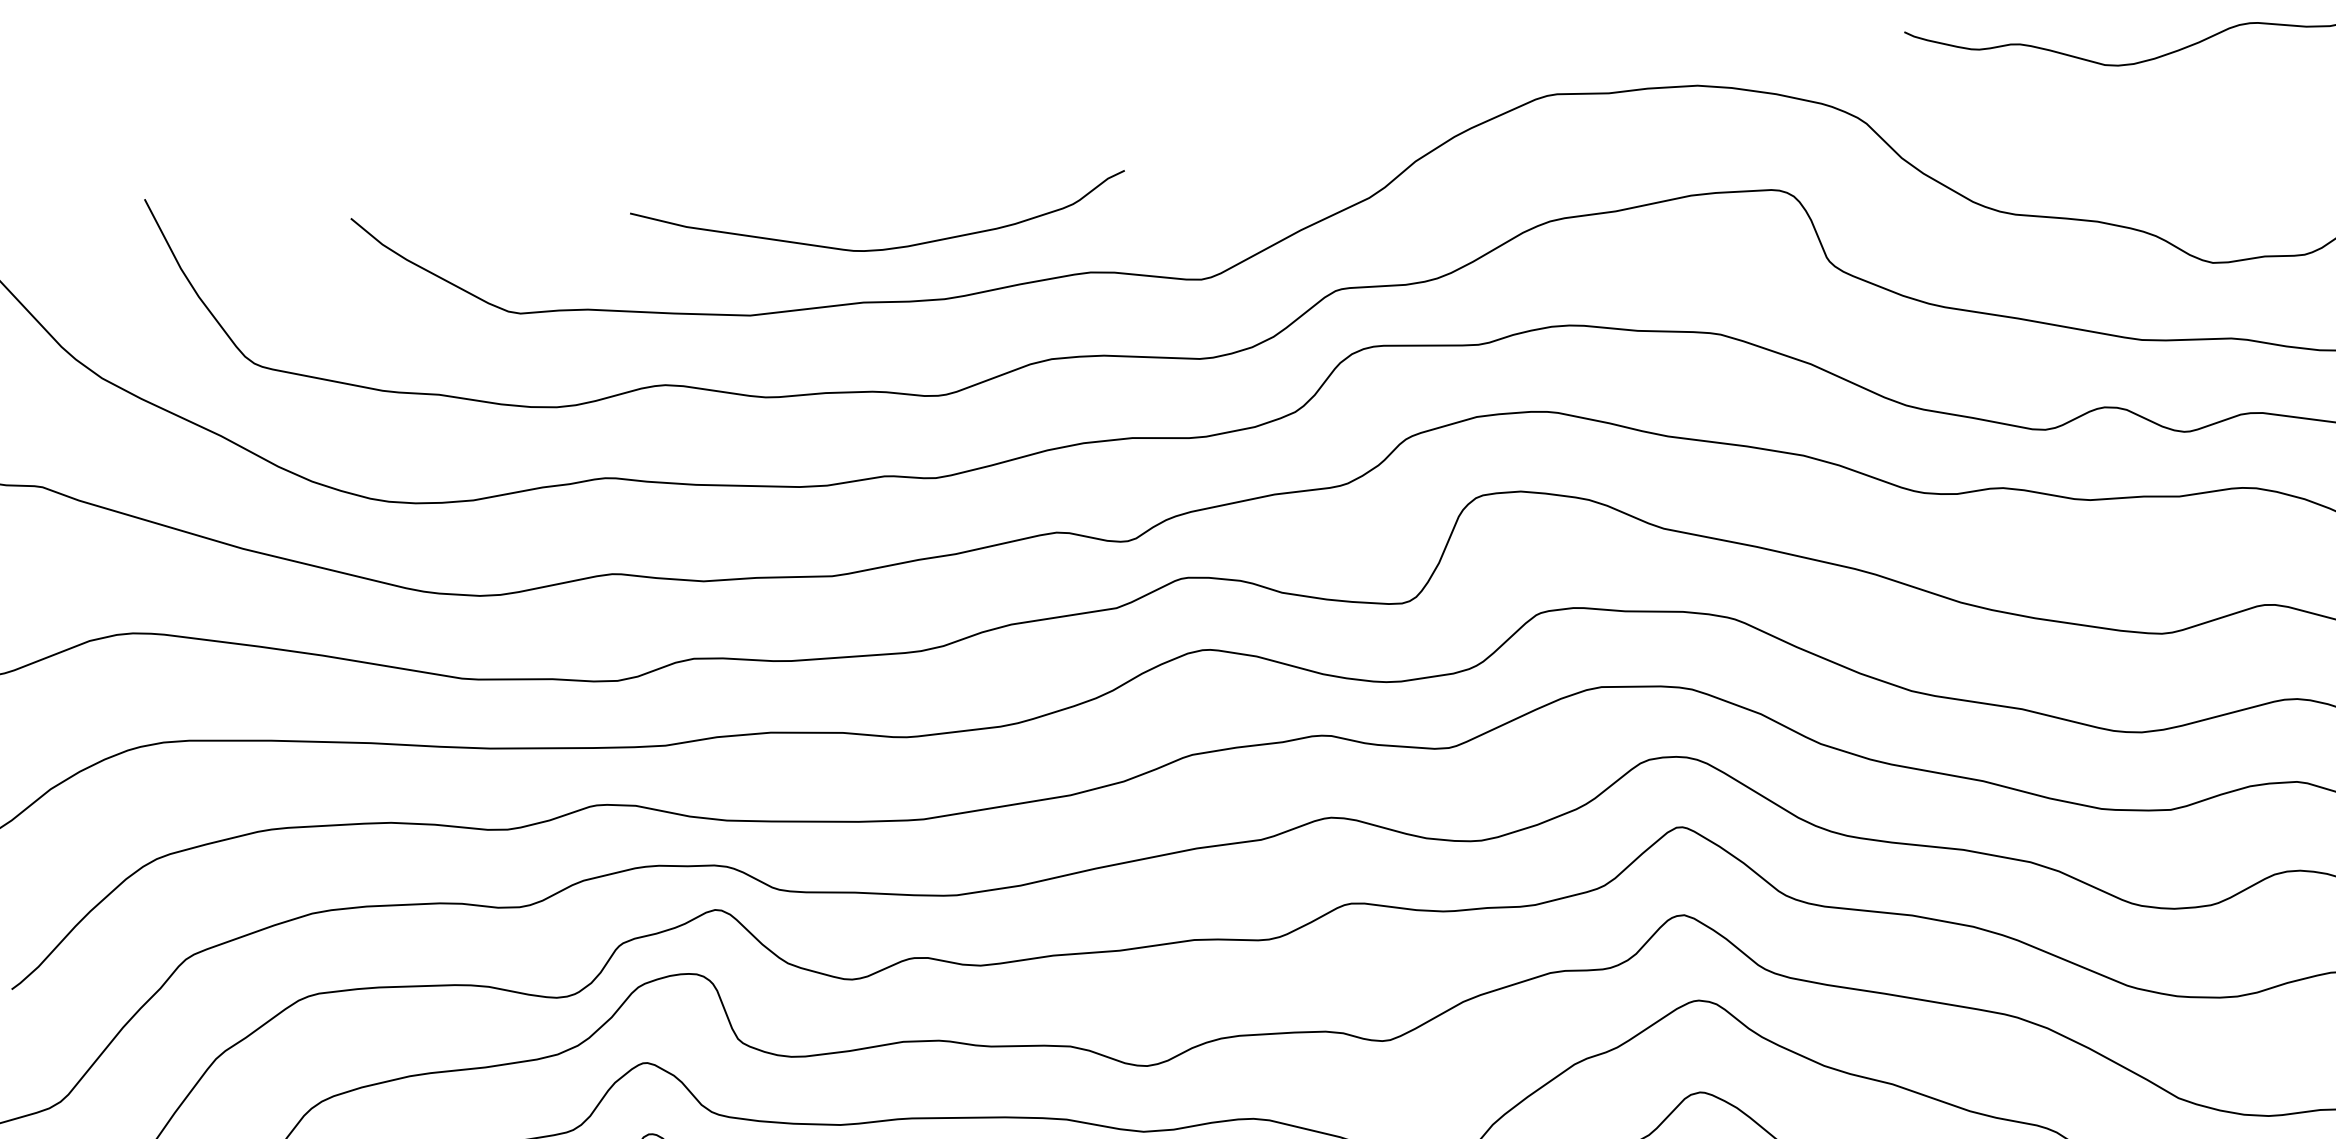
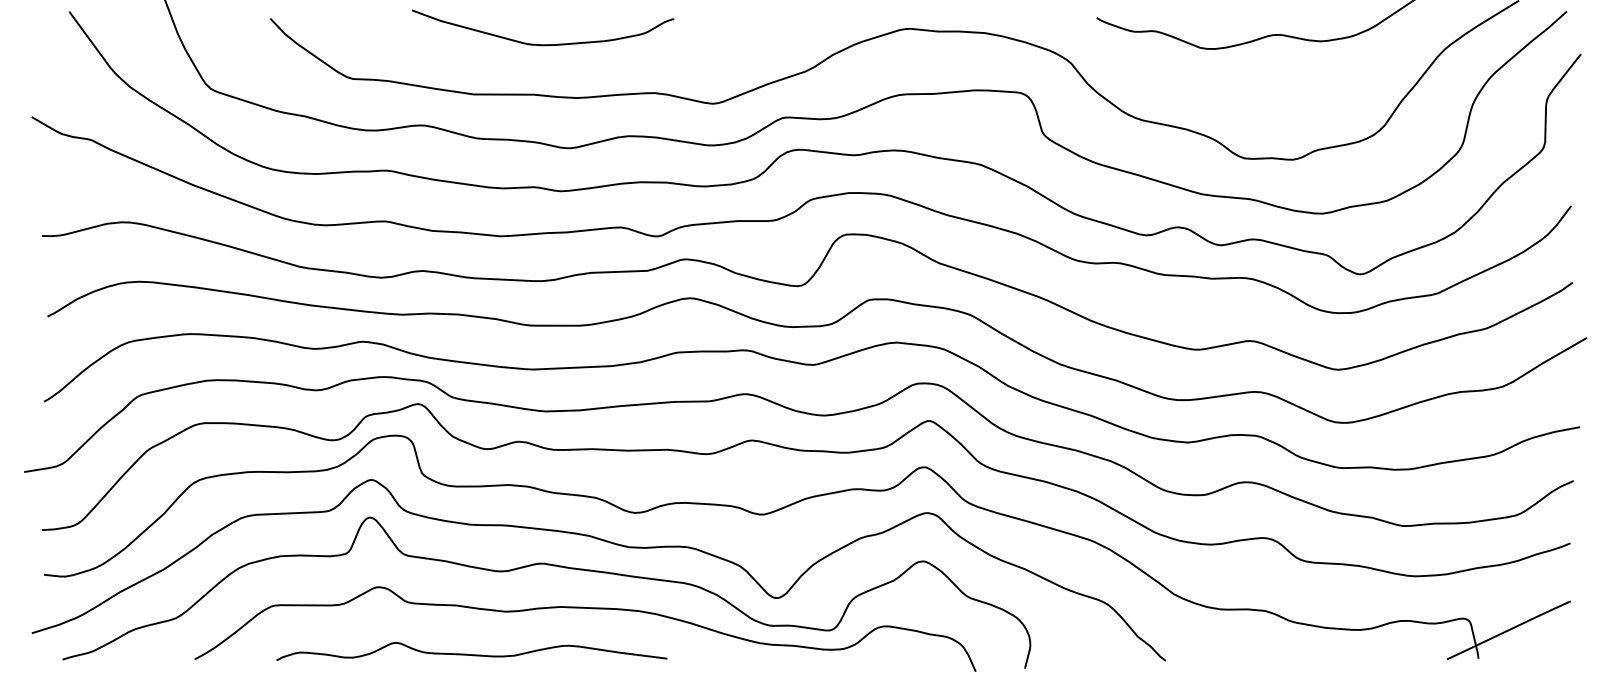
curve: (884, 248) -> (543, 44), moved

